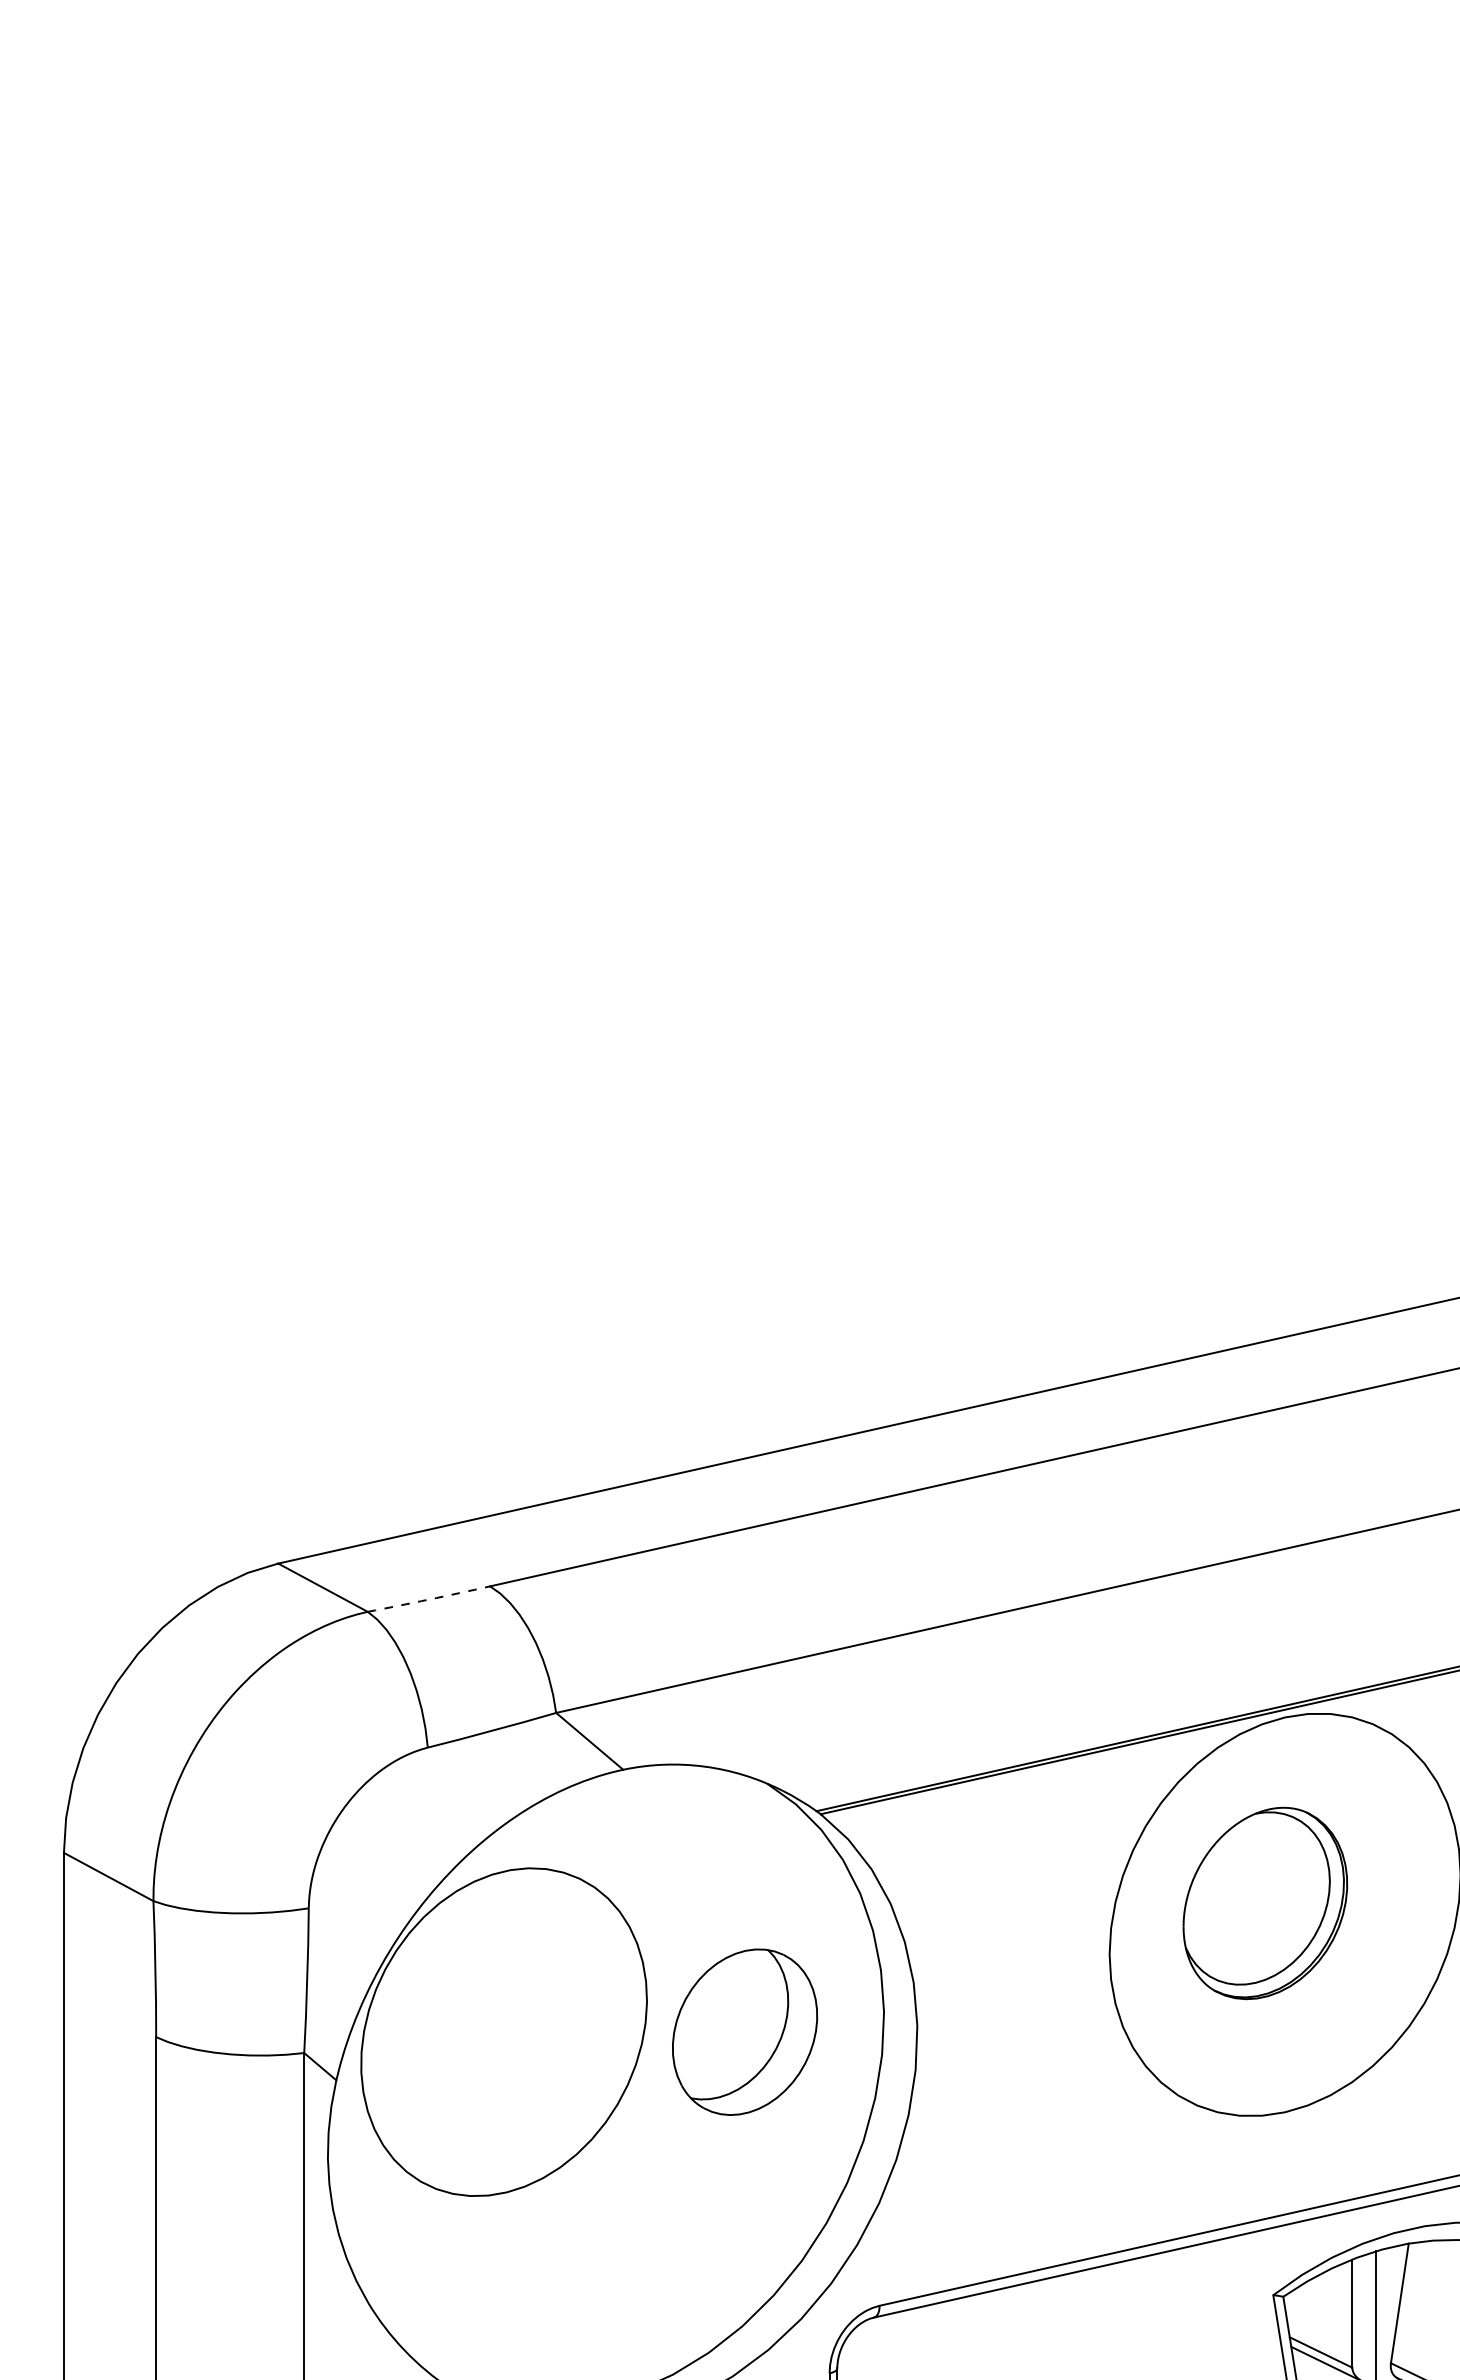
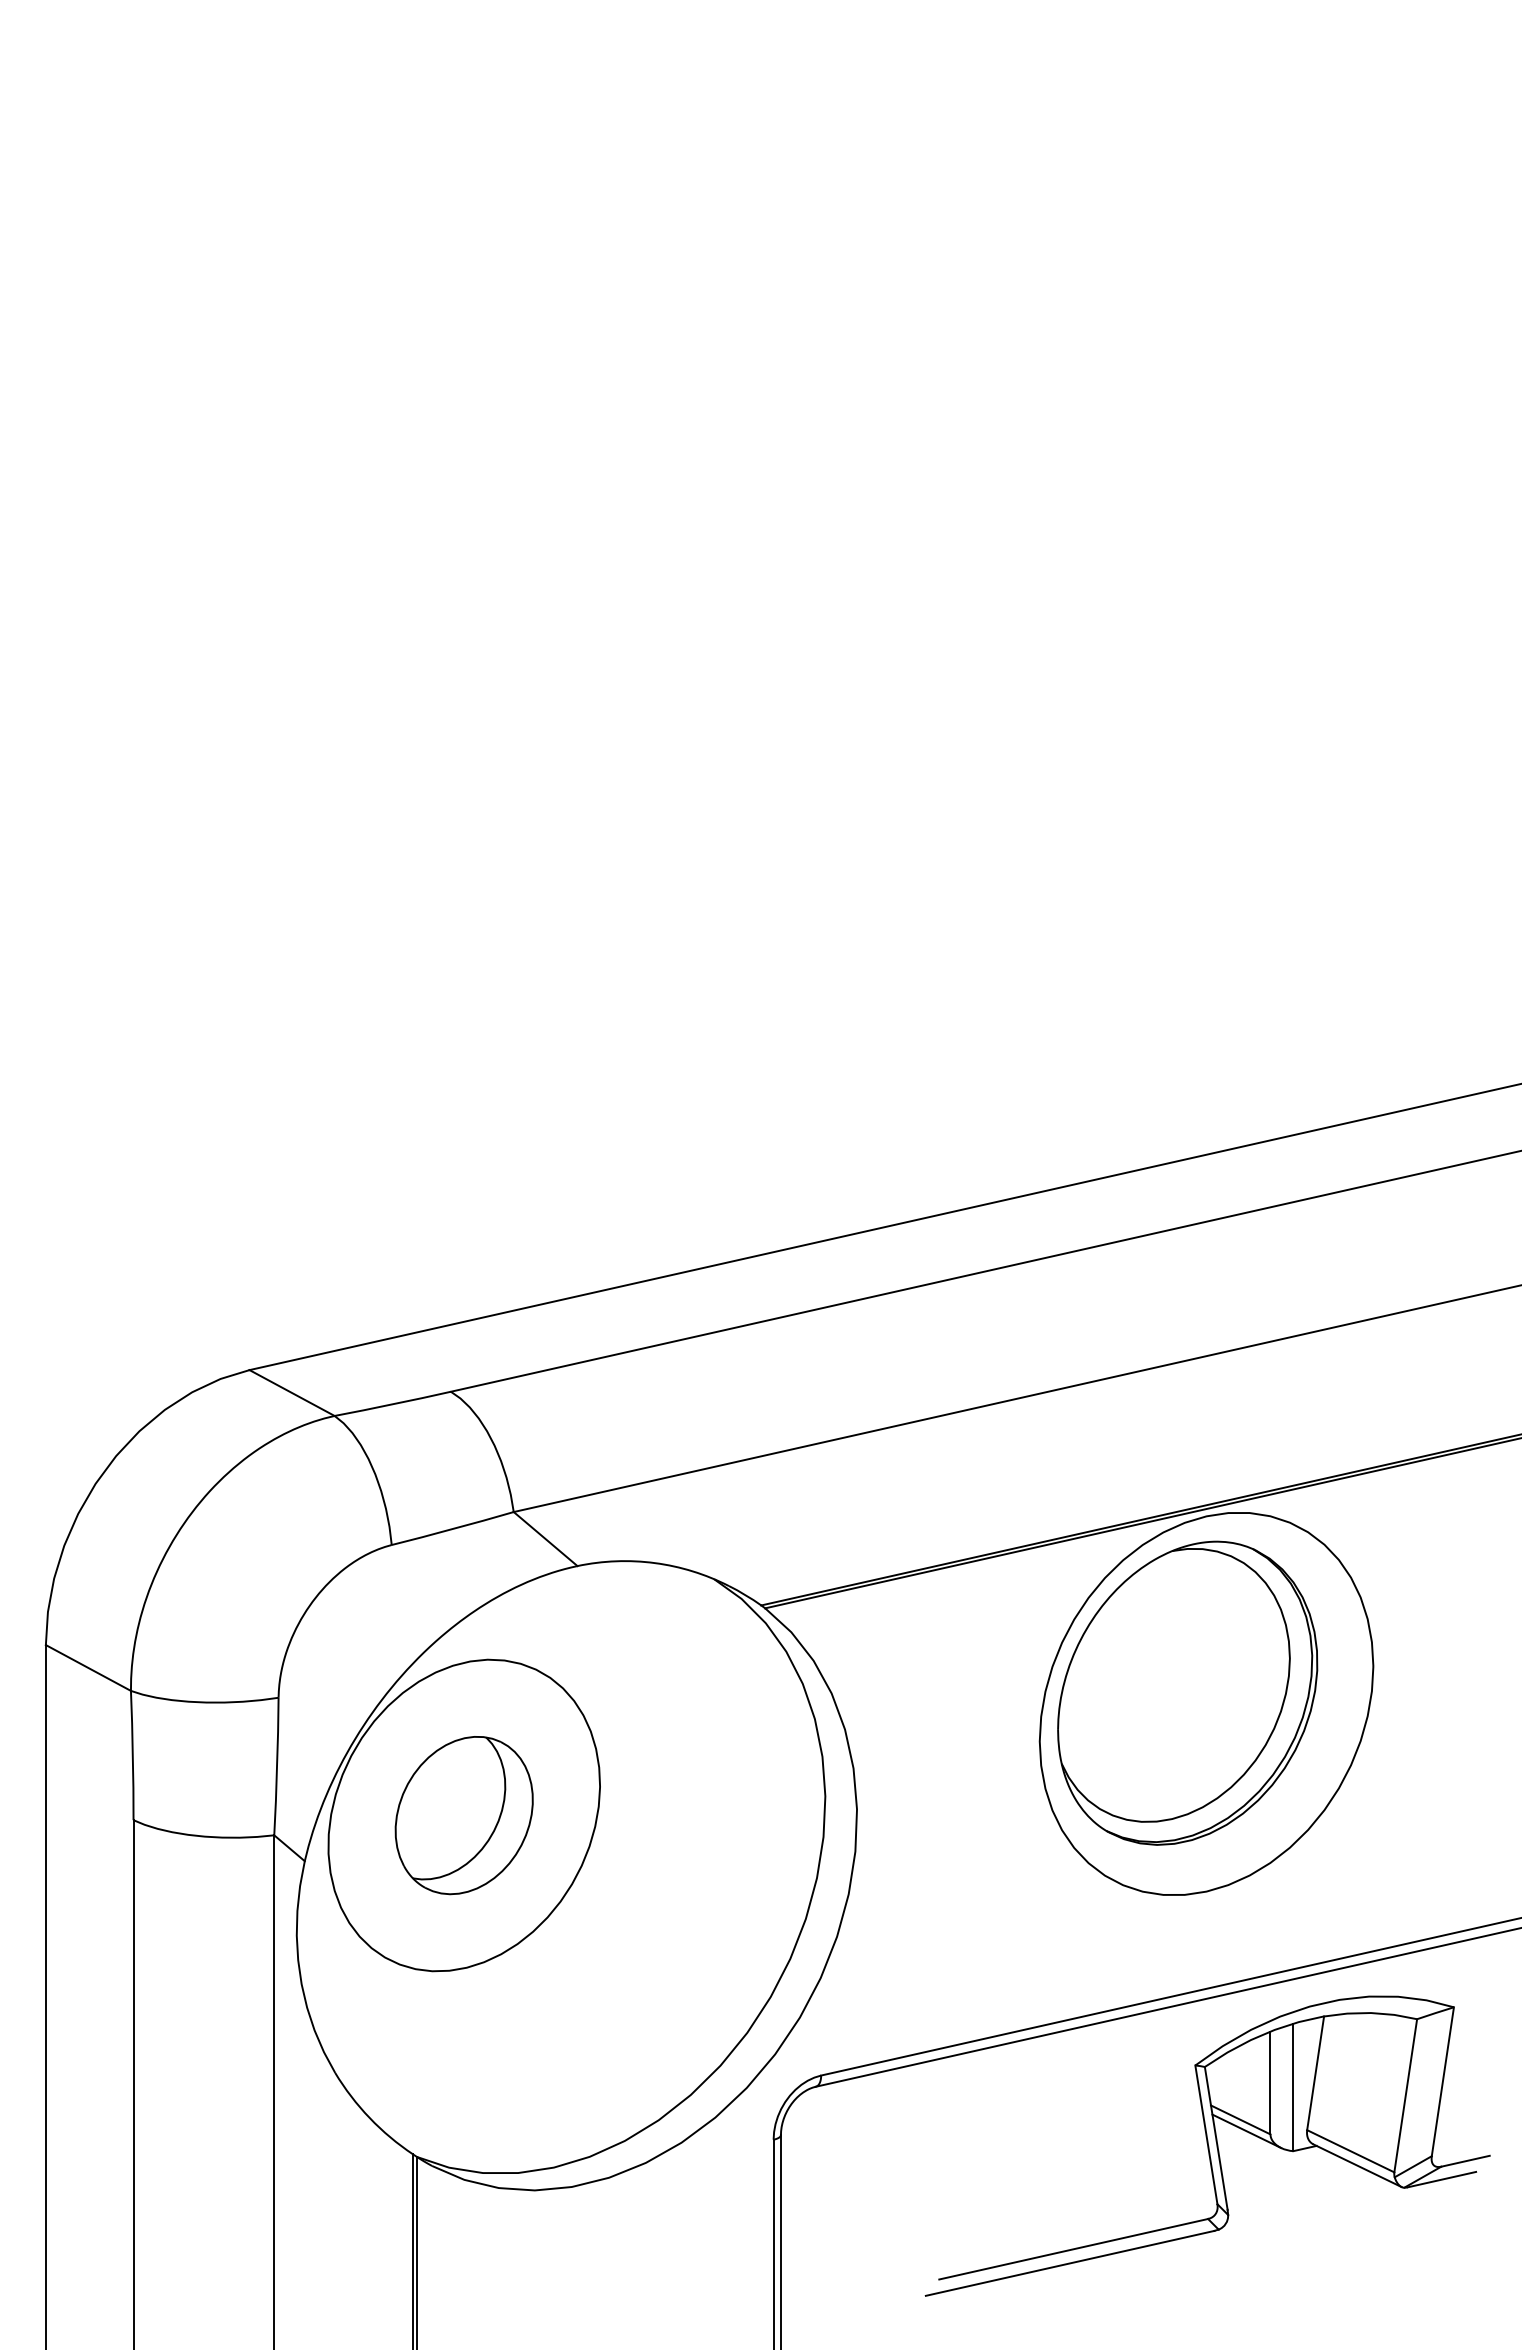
arc: (428, 1599) -> (392, 1404), dashed -> solid
part: (1265, 1902) -> (1187, 1692), size x1.67
part: (744, 2032) -> (463, 1815), moved

